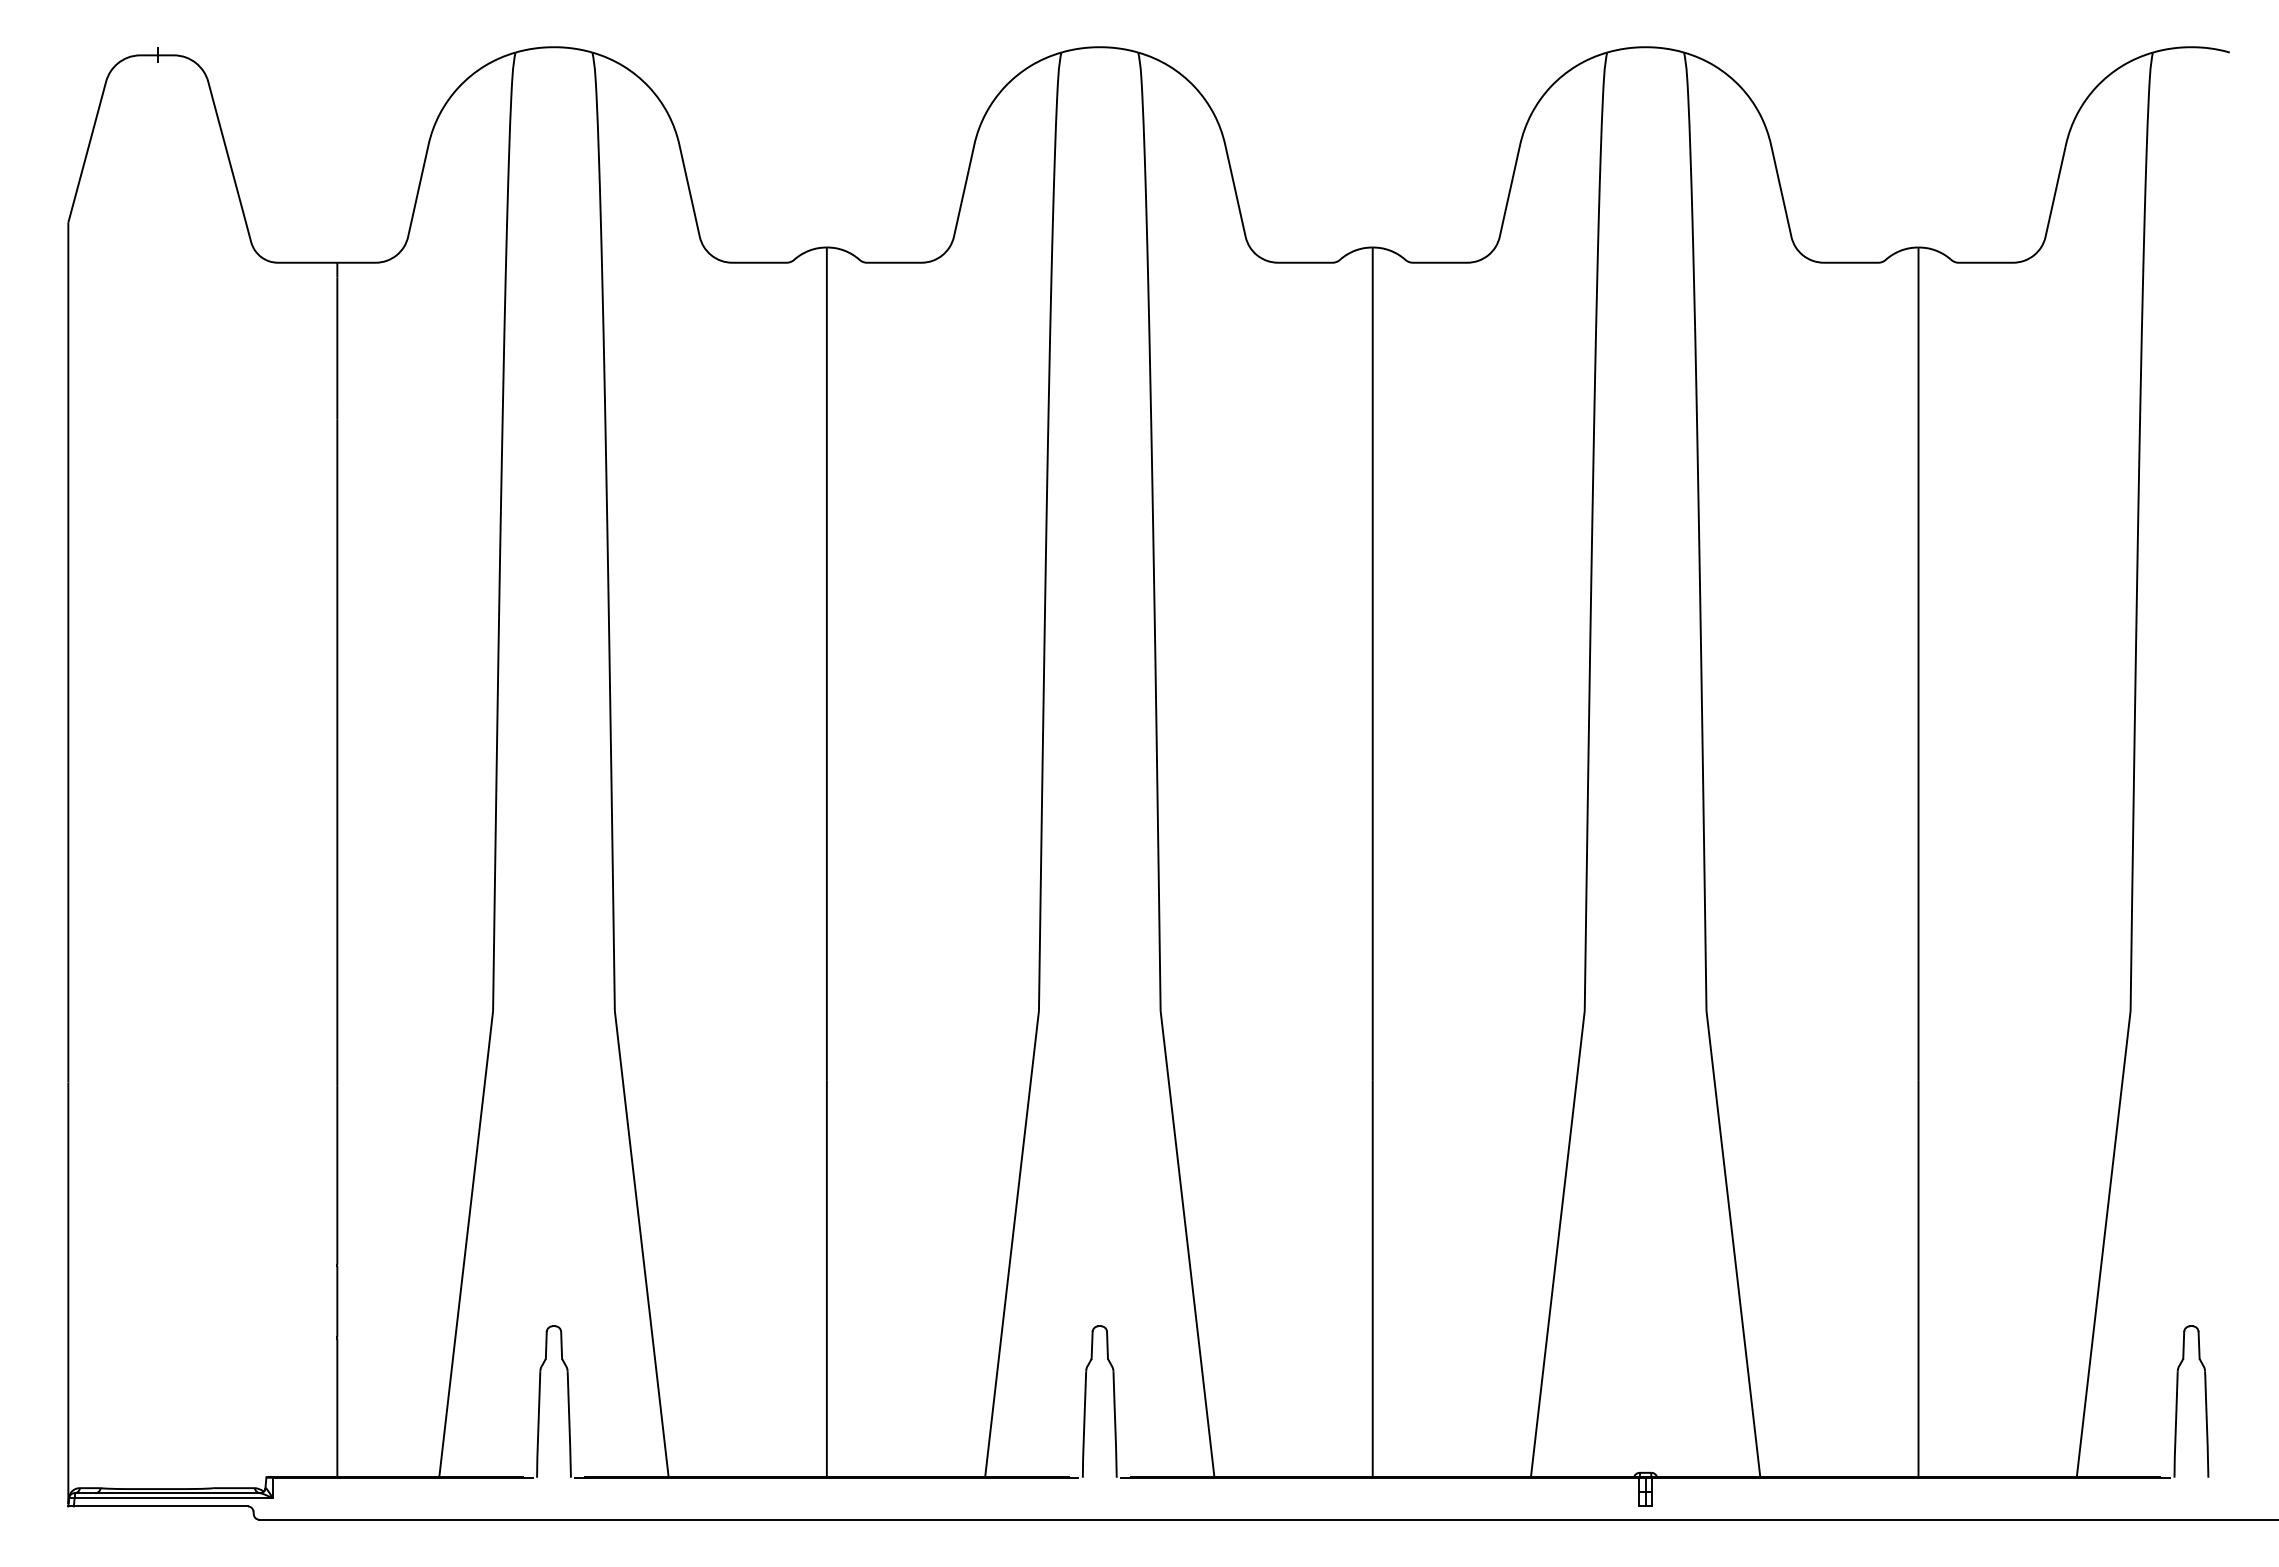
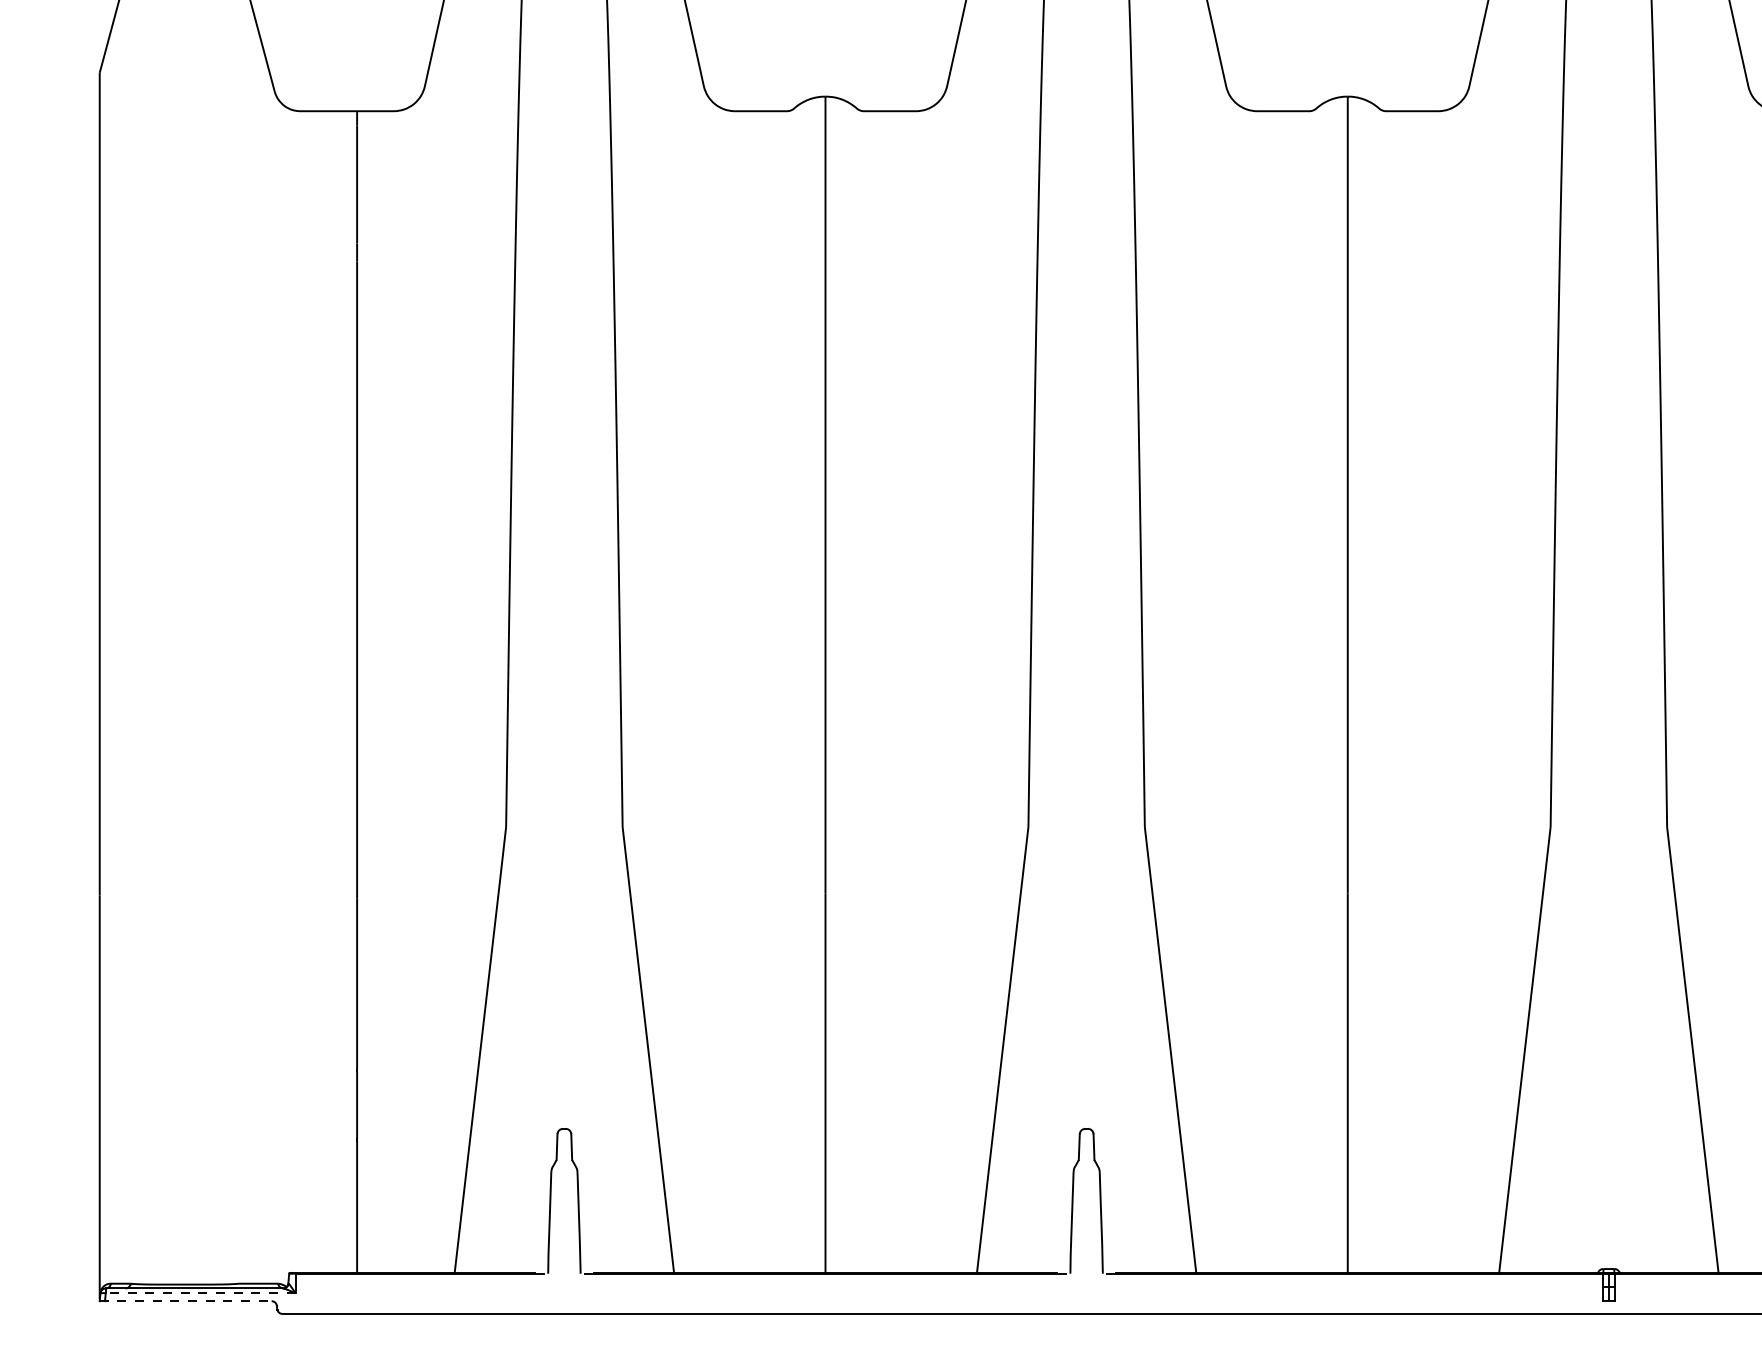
line: (173, 1498) -> (200, 1293), solid -> dashed
line: (158, 1506) -> (185, 1301), solid -> dashed

